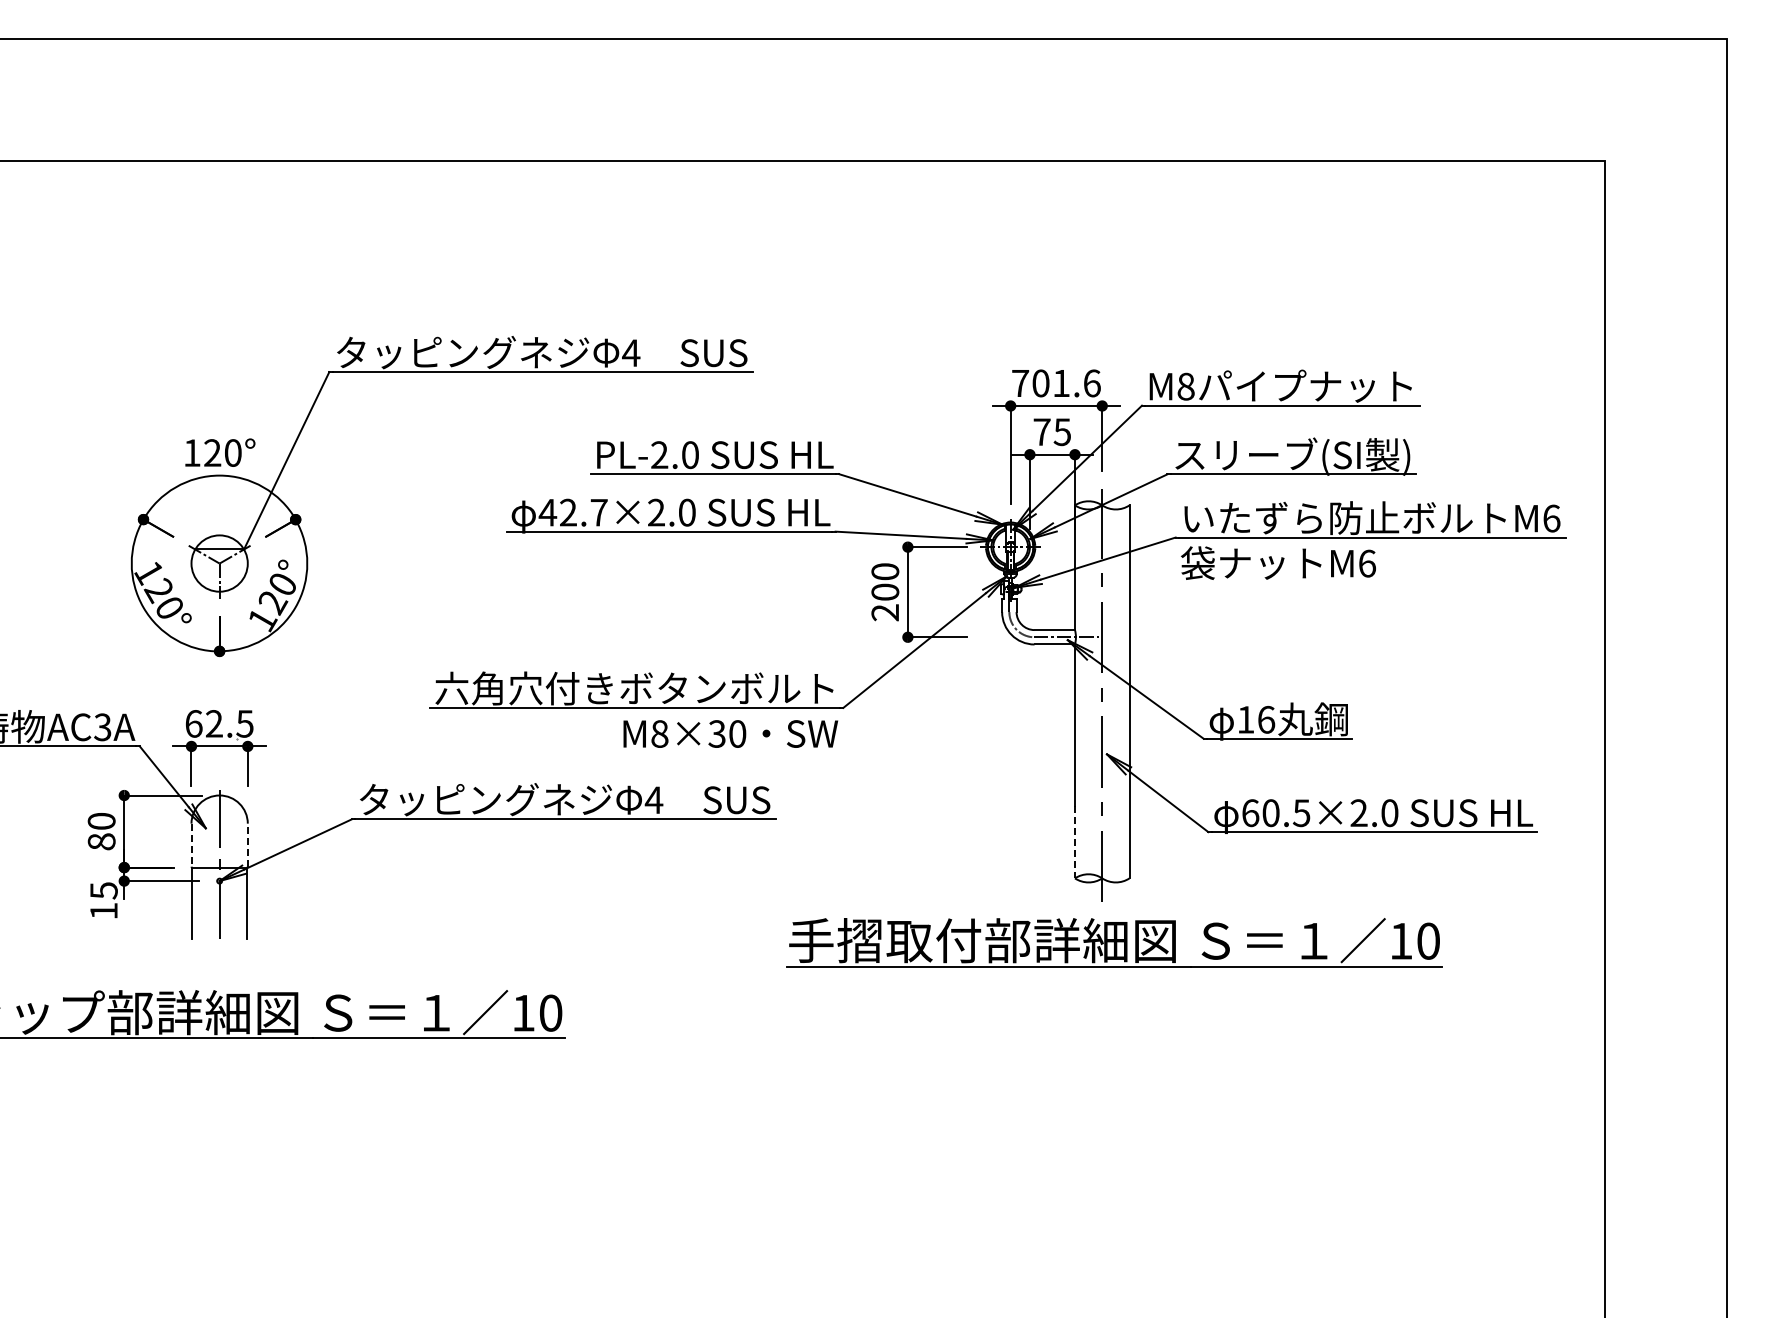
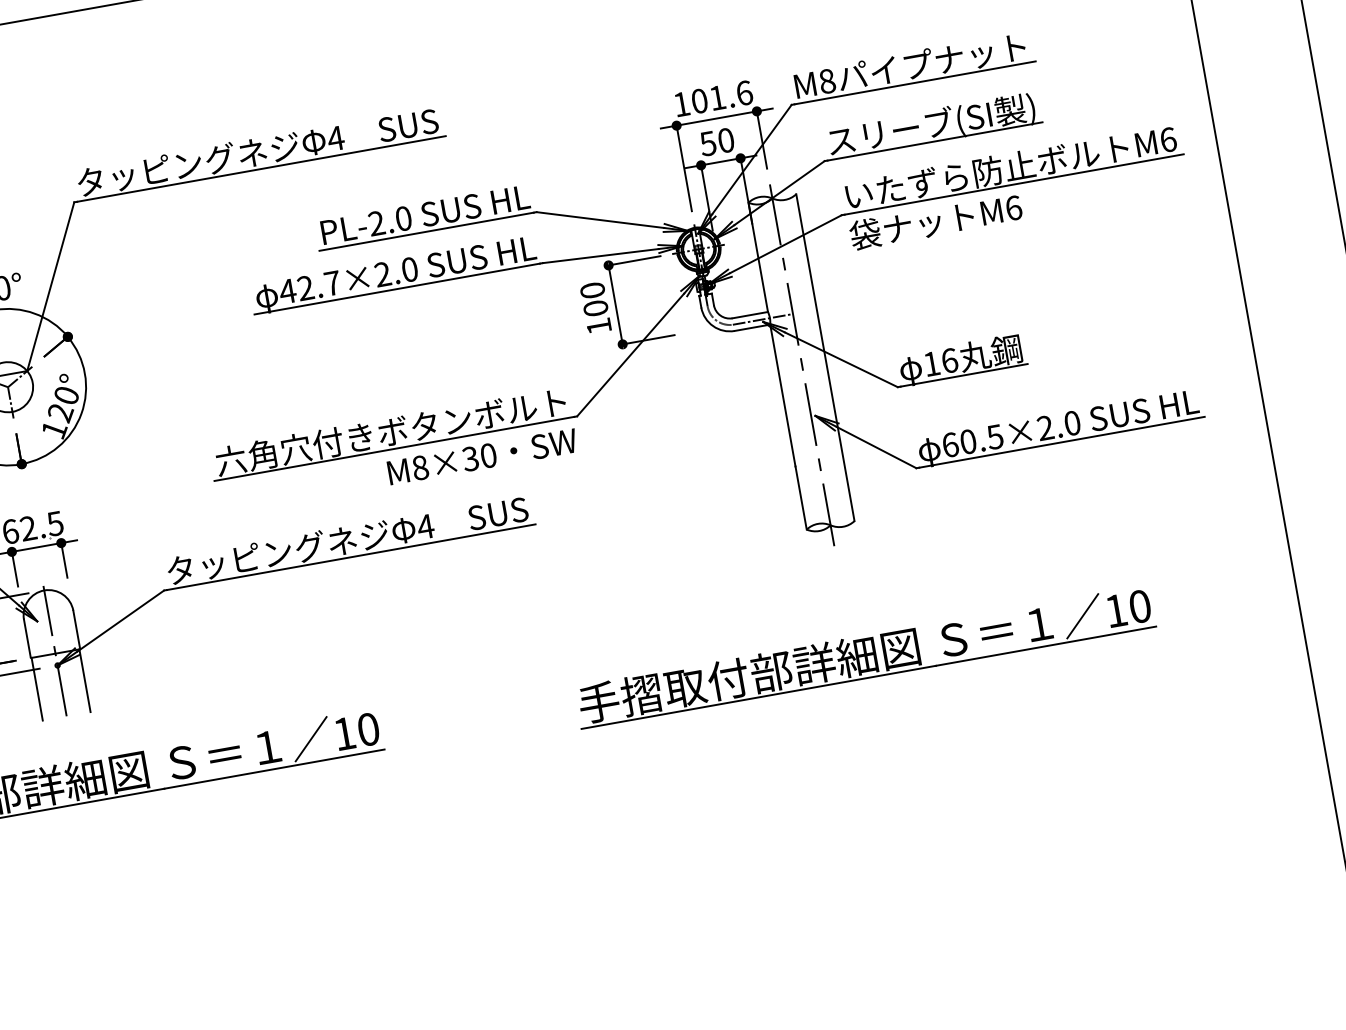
text: (1020, 383) -> (681, 104), 701.6 -> 101.6
text: (1052, 432) -> (717, 142), 75 -> 50
text: (884, 612) -> (598, 326), 200 -> 100
line: (1074, 842) -> (800, 498), dashed -> solid
line: (191, 845) -> (27, 638), dashed -> solid
line: (247, 845) -> (76, 629), dashed -> solid
part: (1114, 942) -> (865, 656), moved

